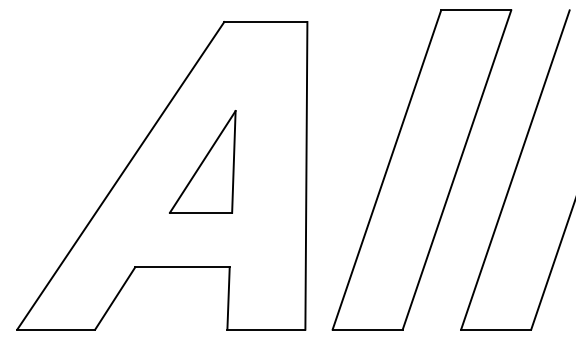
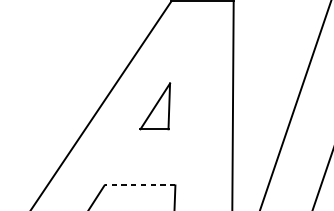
part: (202, 161) -> (155, 106), size x0.6
line: (181, 267) -> (139, 185), solid -> dashed

